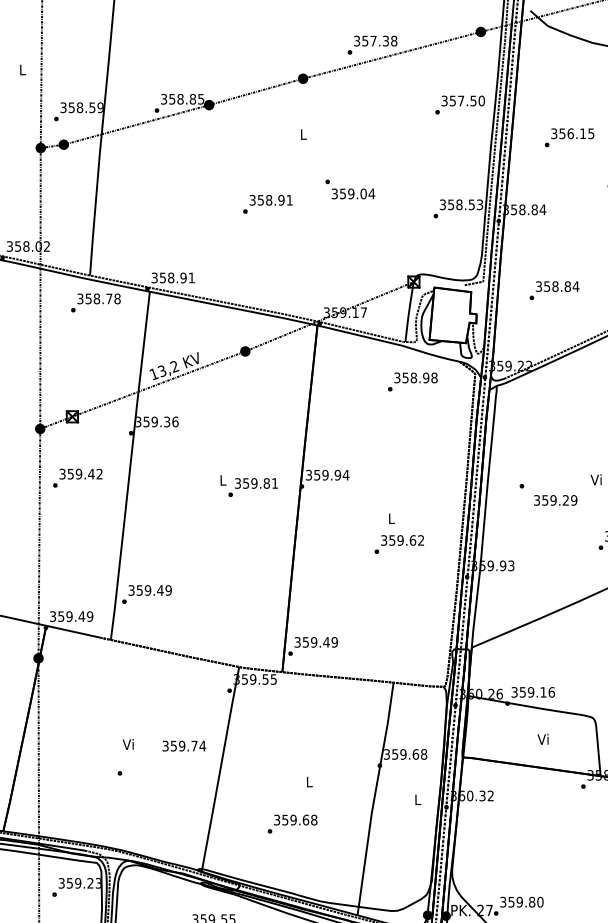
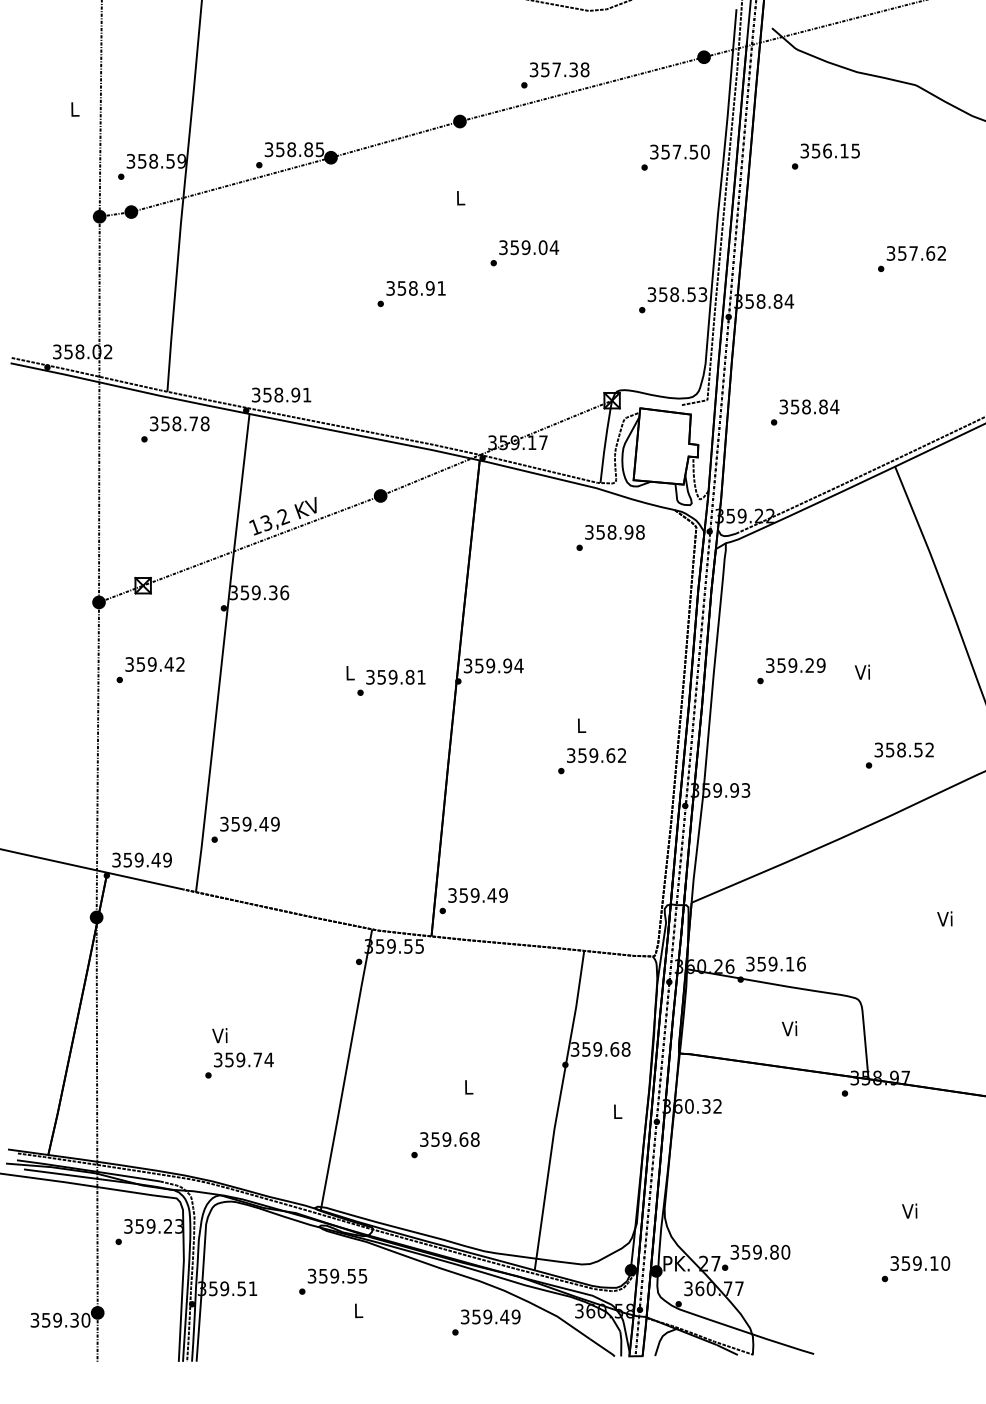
text: (569, 137) -> (825, 156), moved
text: (353, 193) -> (529, 247), moved
text: (555, 500) -> (795, 665), moved
text: (184, 745) -> (243, 1059), moved

